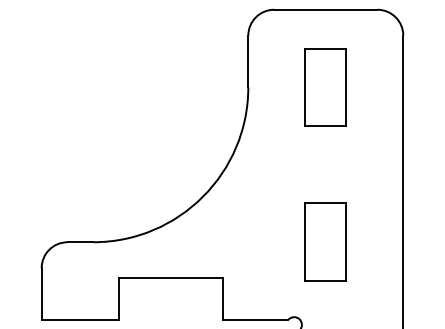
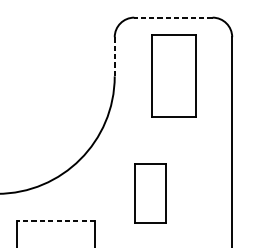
line: (325, 9) -> (173, 17), solid -> dashed
line: (248, 61) -> (114, 56), solid -> dashed
part: (325, 87) -> (173, 76), size x1.4
part: (325, 241) -> (150, 193), moved
line: (170, 278) -> (55, 221), solid -> dashed

